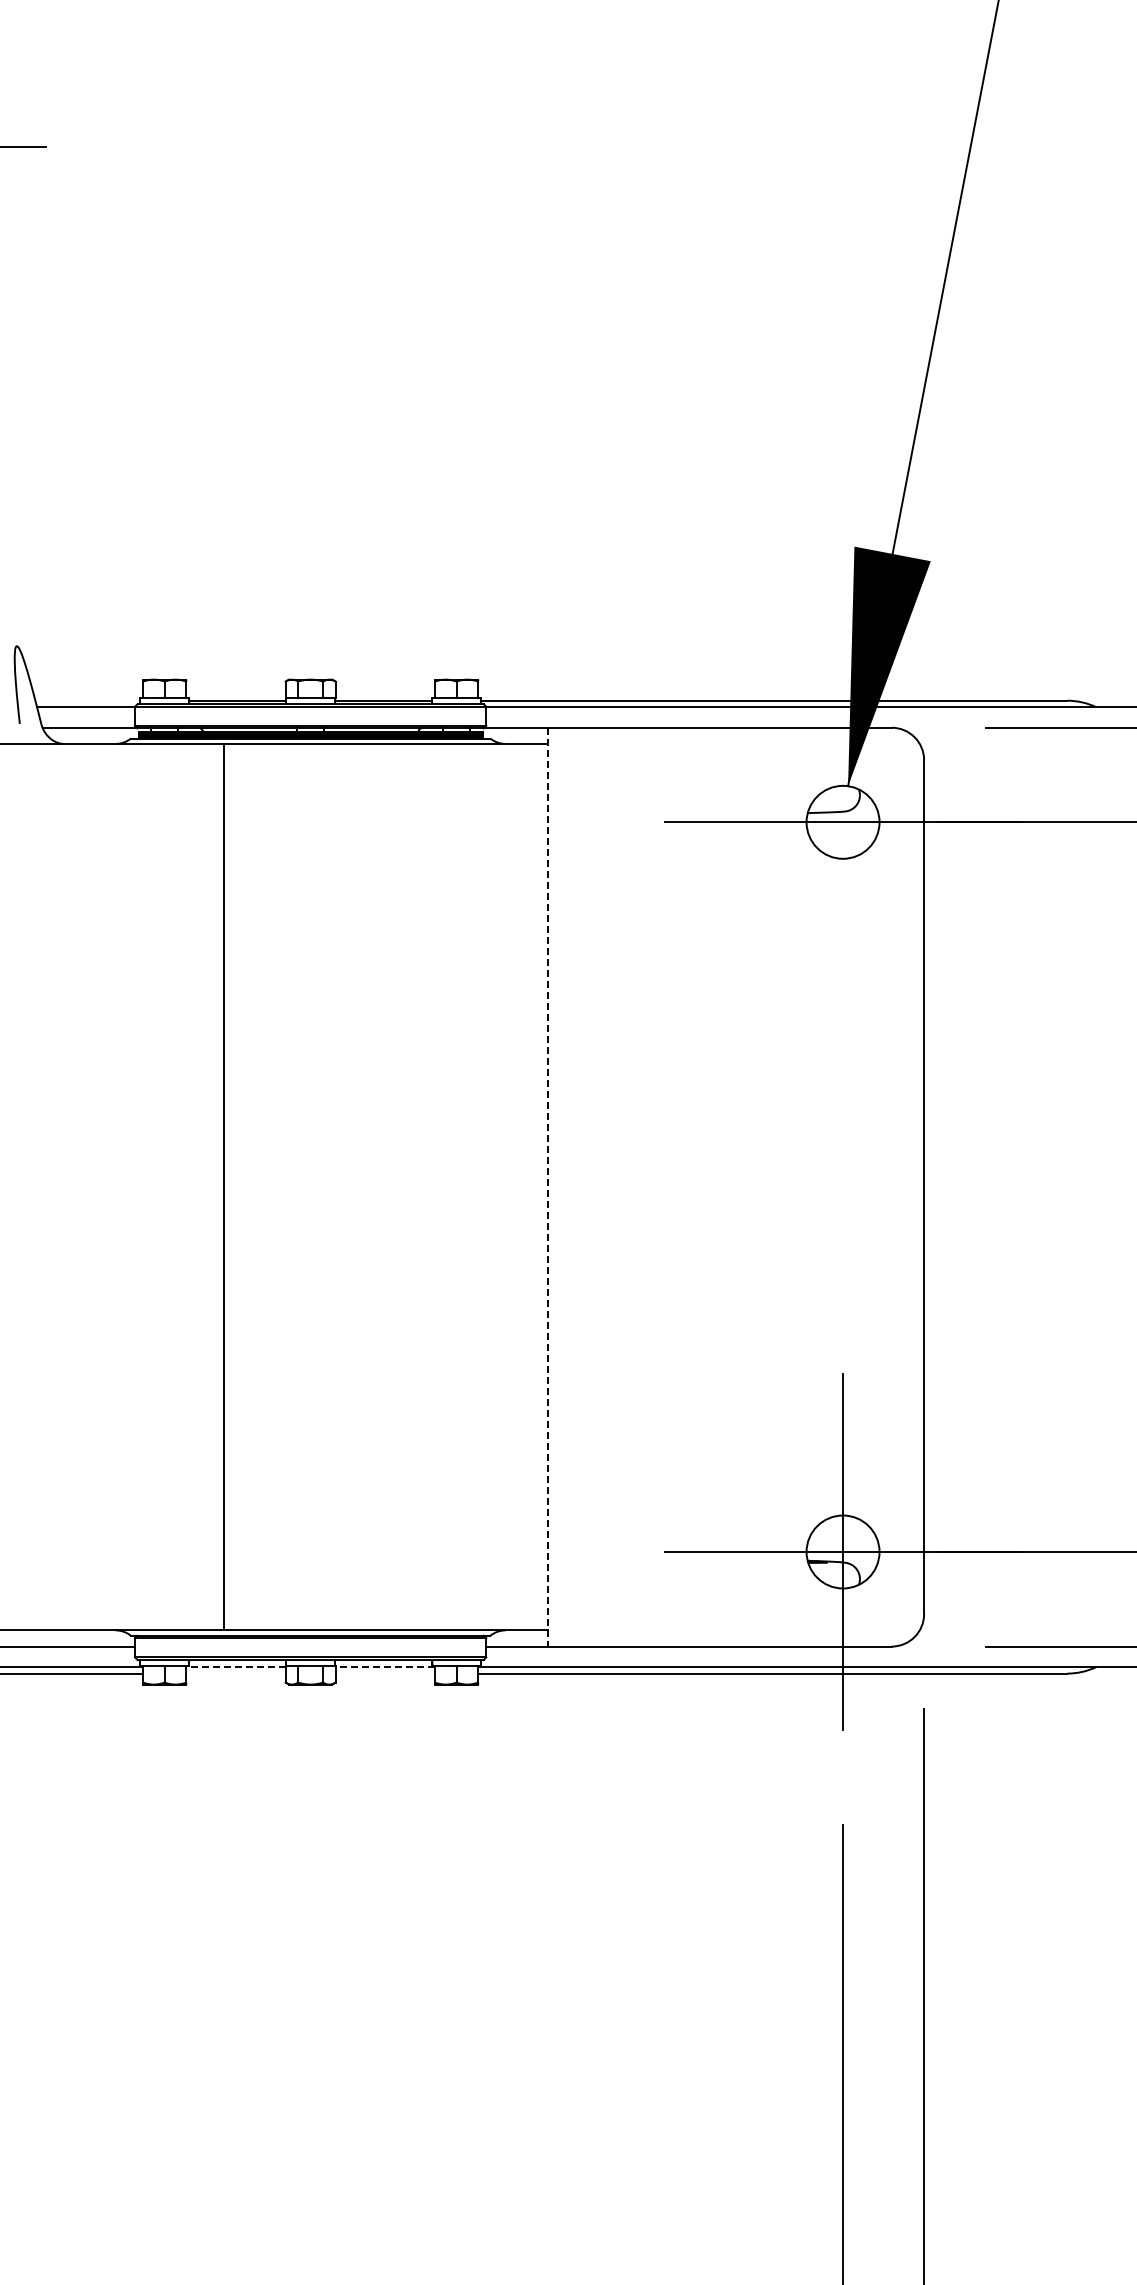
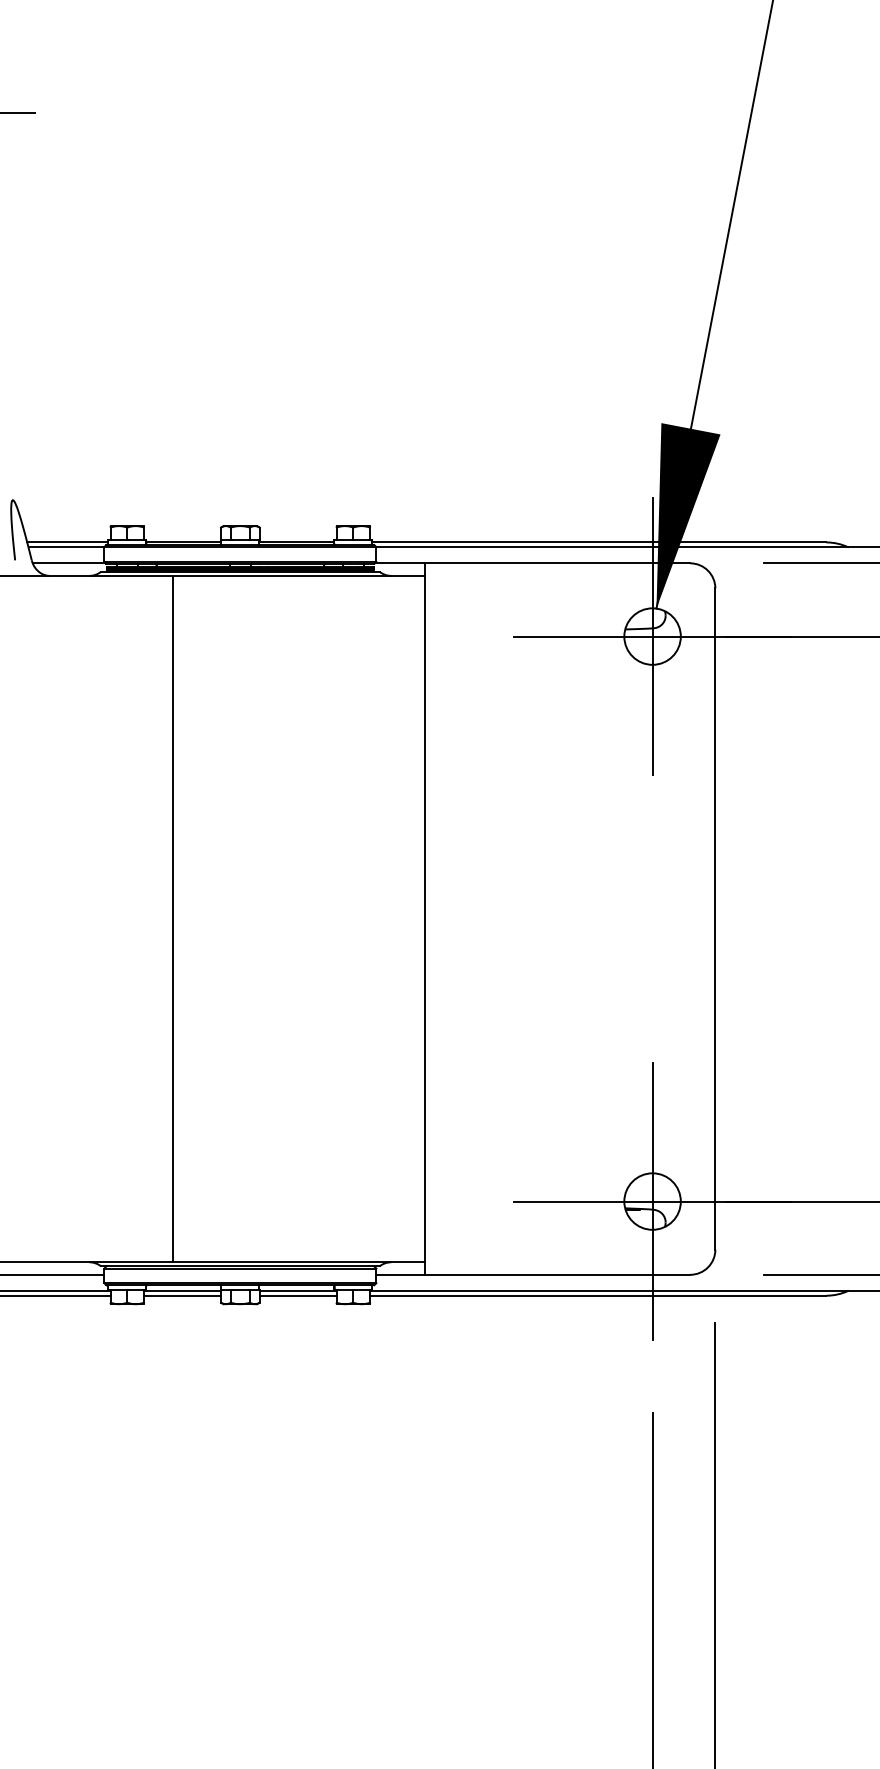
line: (87, 700) -> (67, 542), added
line: (843, 821) -> (652, 635), added
line: (548, 1187) -> (424, 919), dashed -> solid
line: (236, 1667) -> (182, 1291), dashed -> solid
line: (385, 1667) -> (298, 1291), dashed -> solid
line: (235, 1673) -> (182, 1295), added
line: (384, 1673) -> (297, 1295), added

